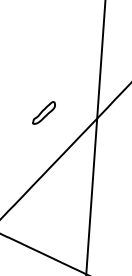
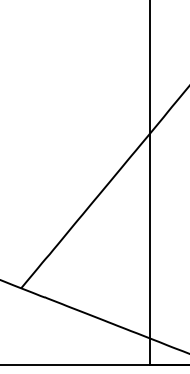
part: (43, 113) -> (79, 131), removed

